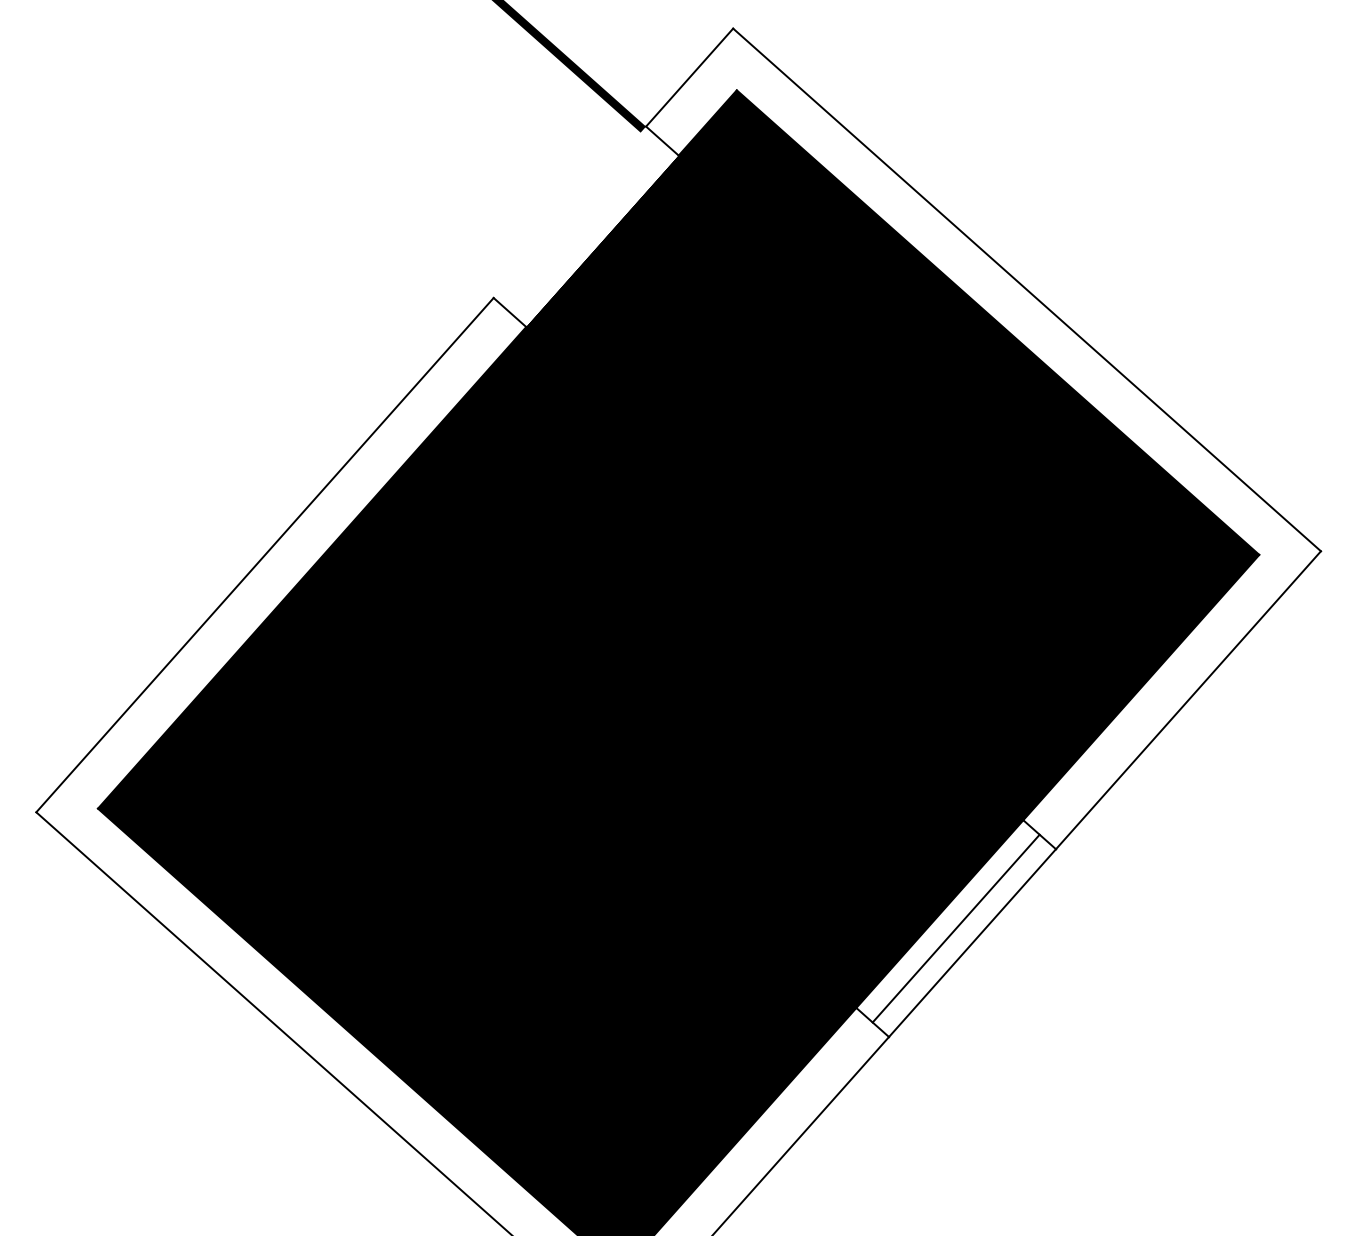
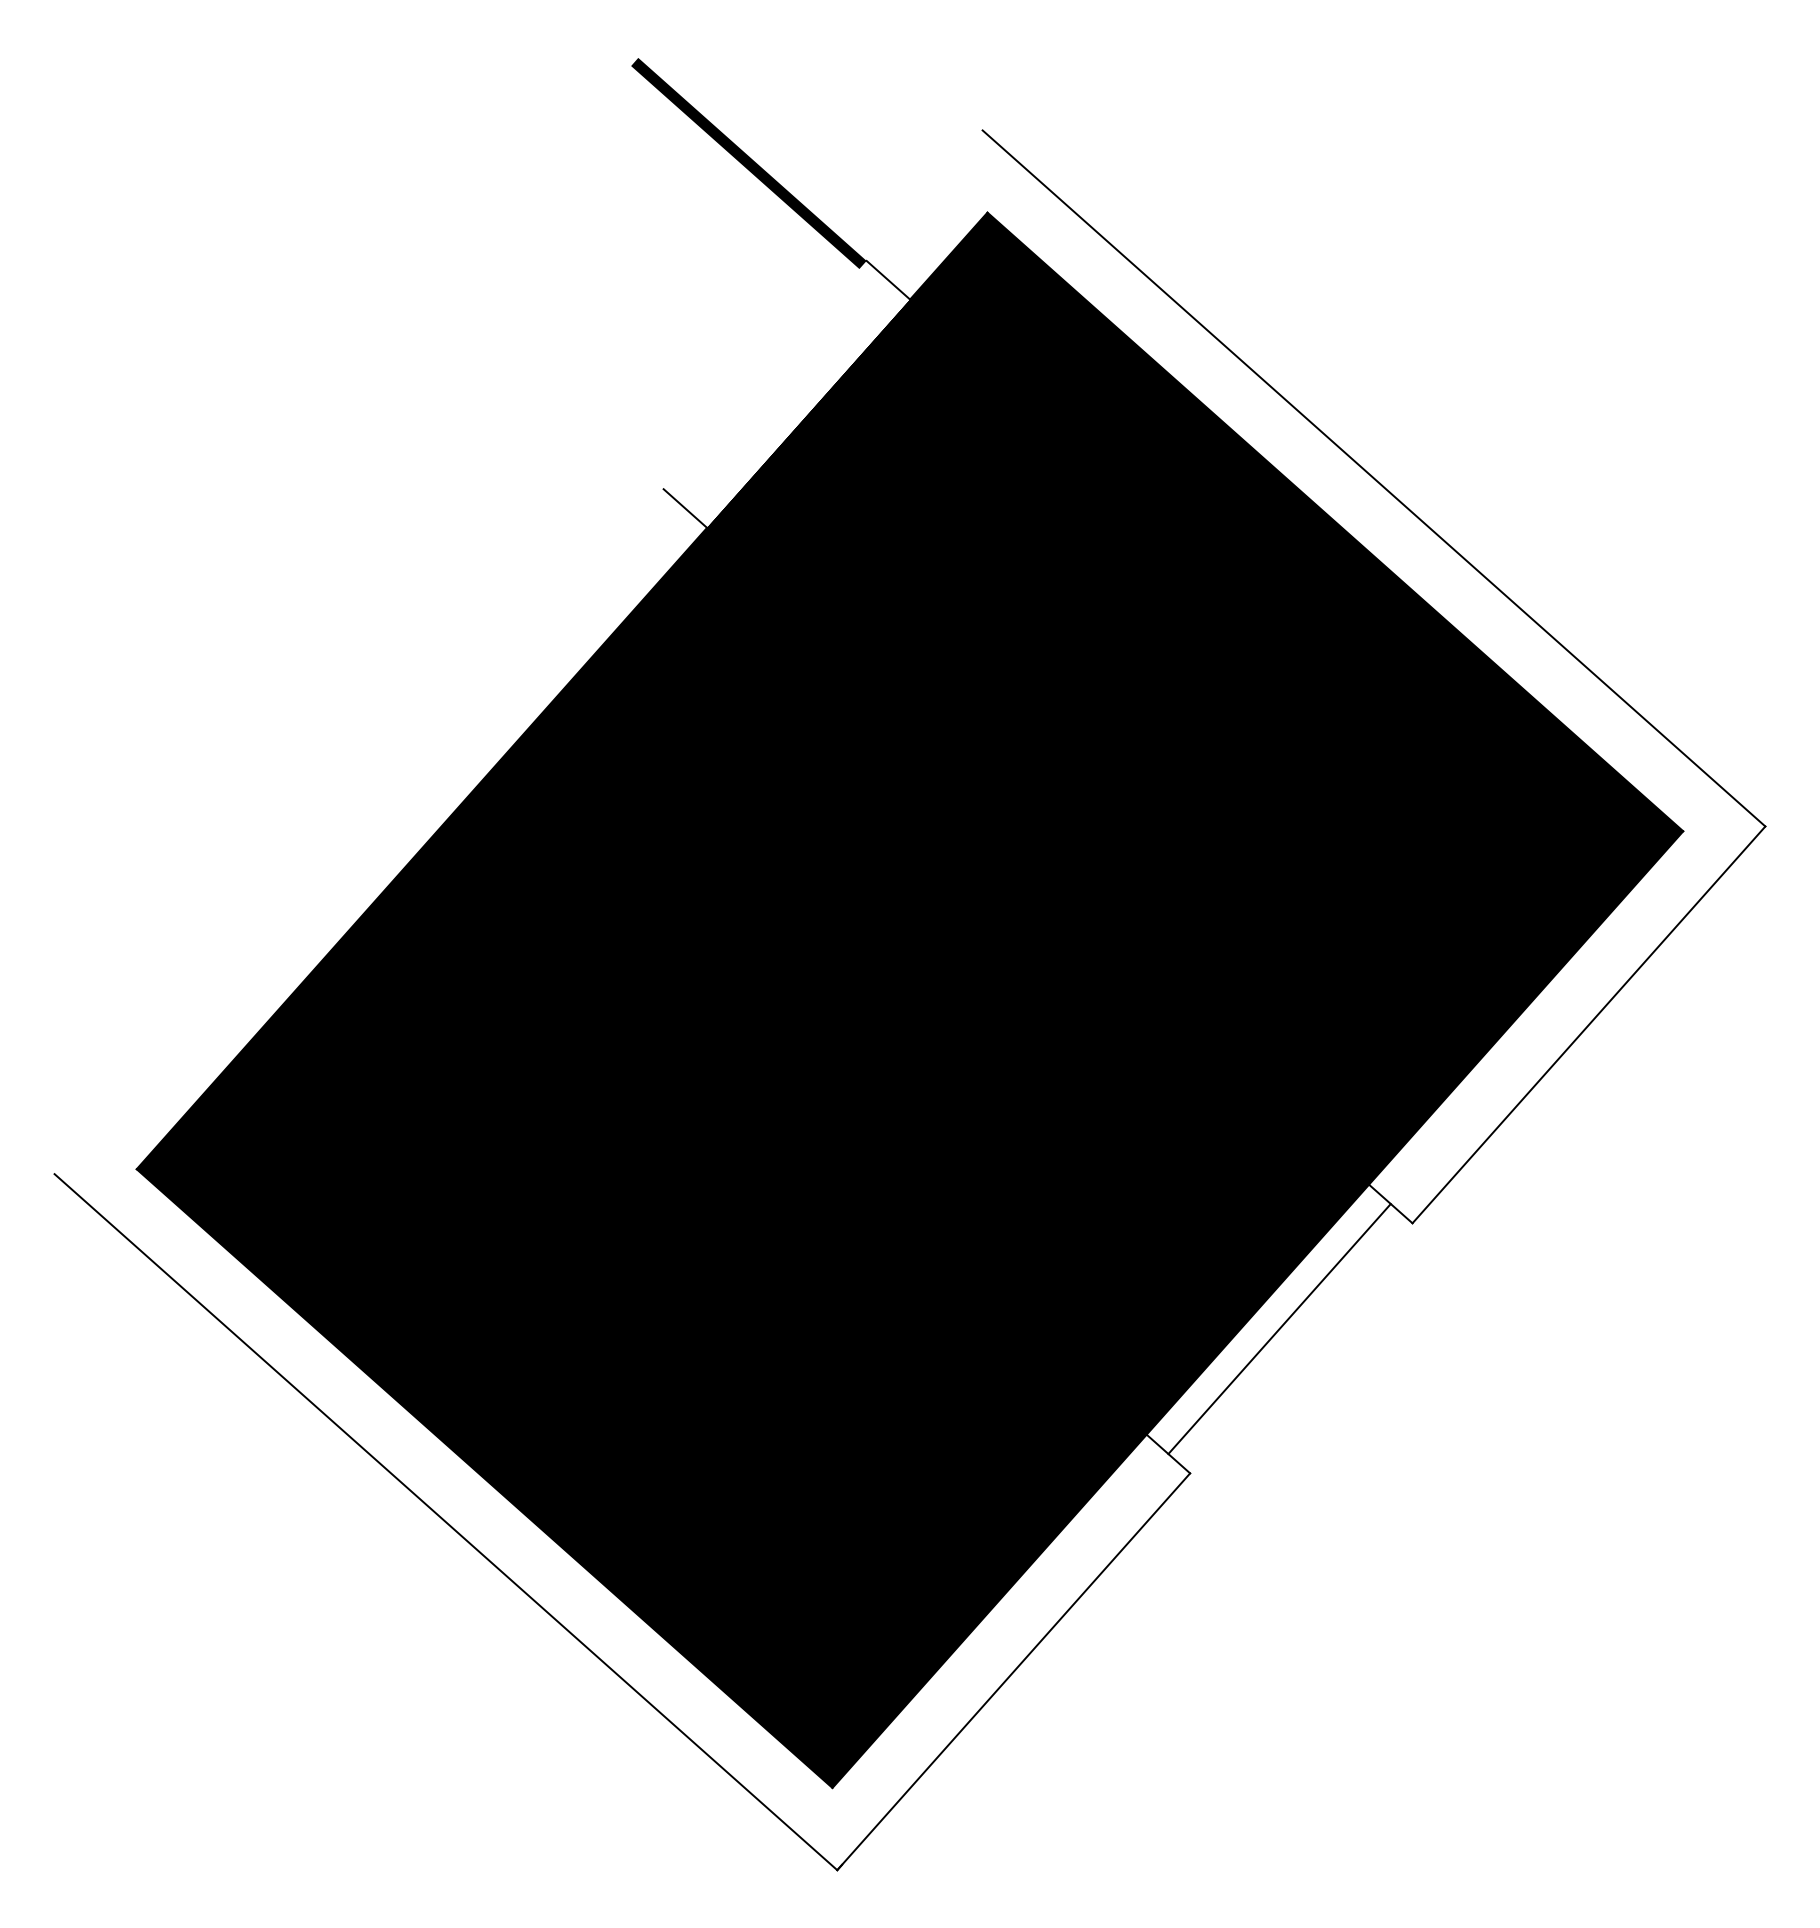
line: (689, 77) -> (924, 195), removed
line: (264, 555) -> (358, 831), removed
line: (972, 943) -> (1301, 1348), removed

